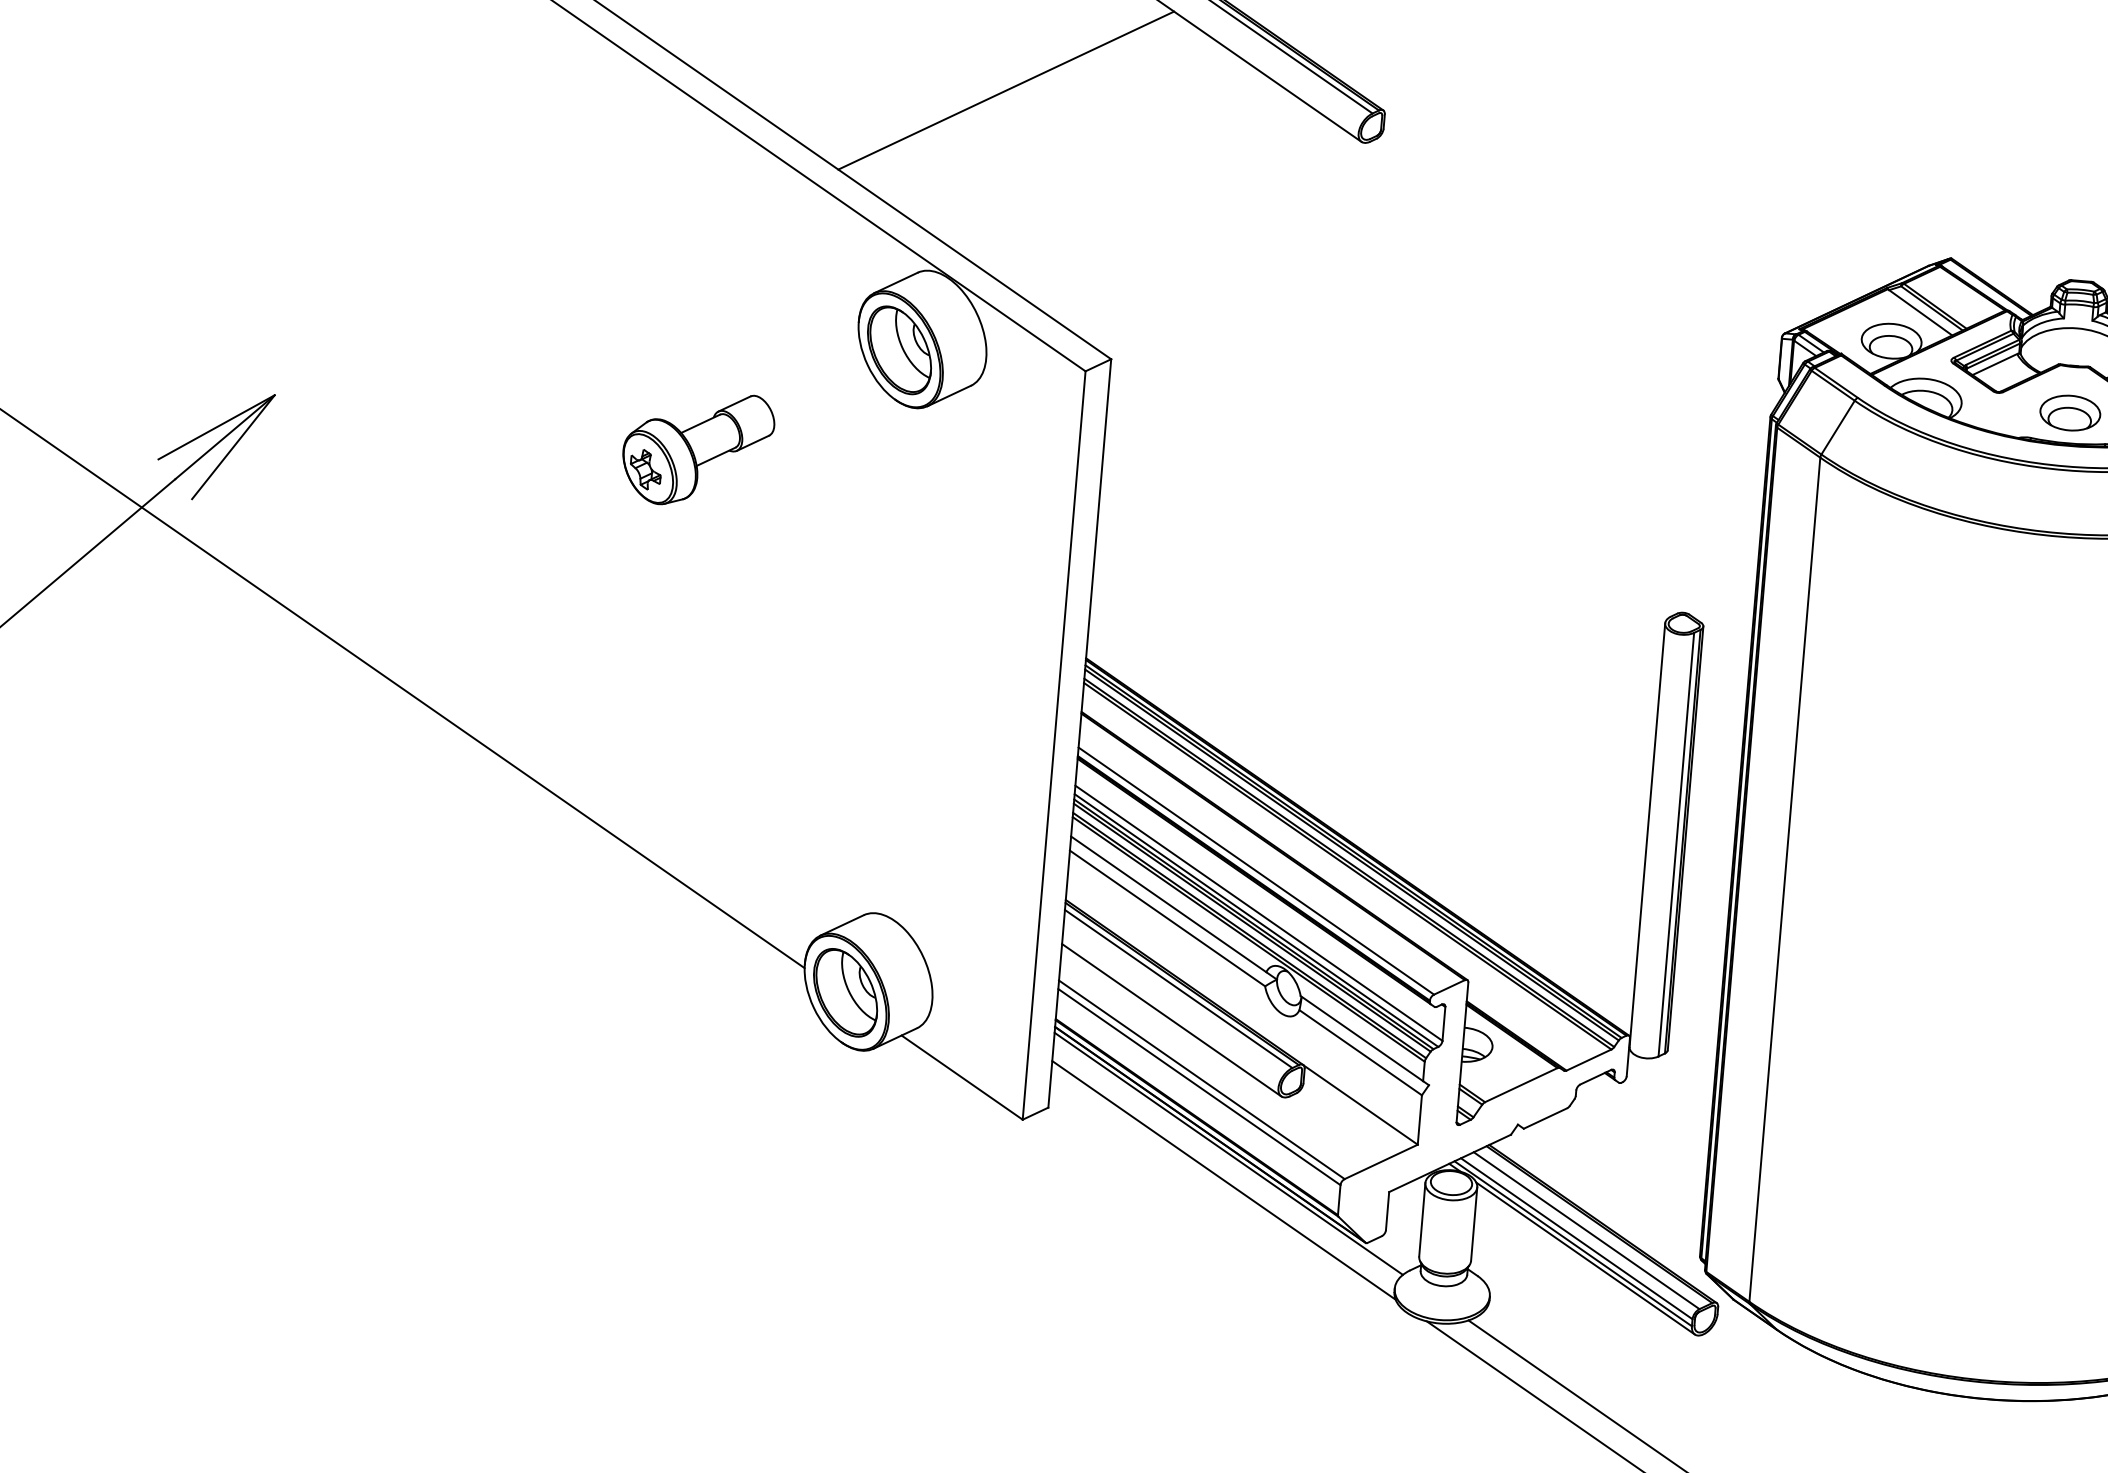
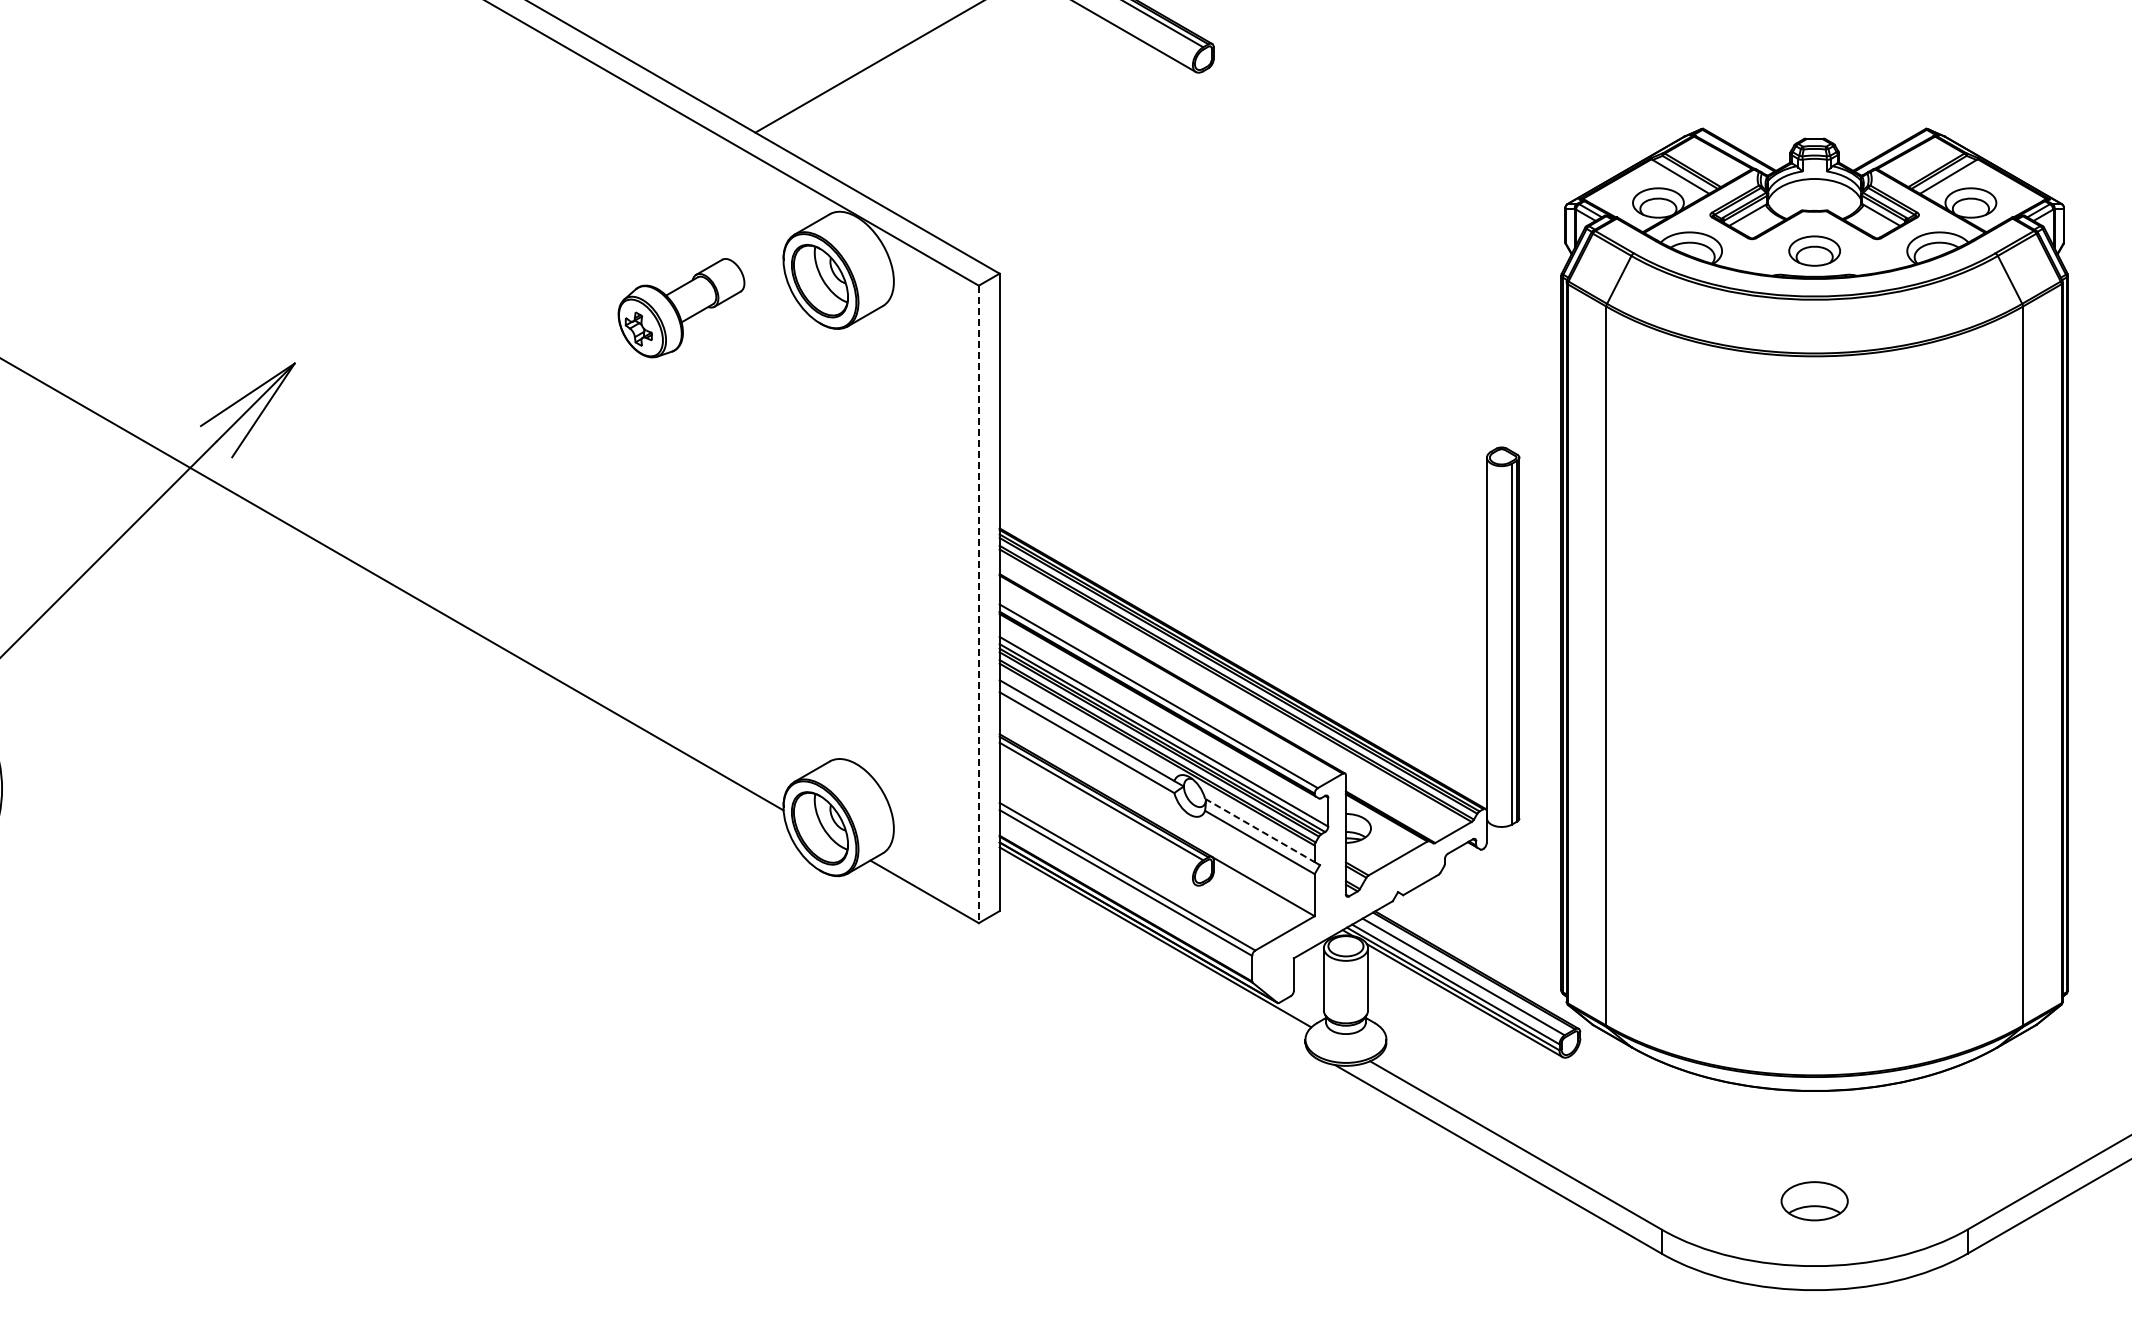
part: (697, 449) -> (681, 308), moved
line: (1053, 745) -> (978, 604), solid -> dashed
line: (1171, 1020) -> (1097, 828), removed
line: (1362, 1038) -> (1260, 830), solid -> dashed
line: (1223, 1179) -> (1152, 959), removed

